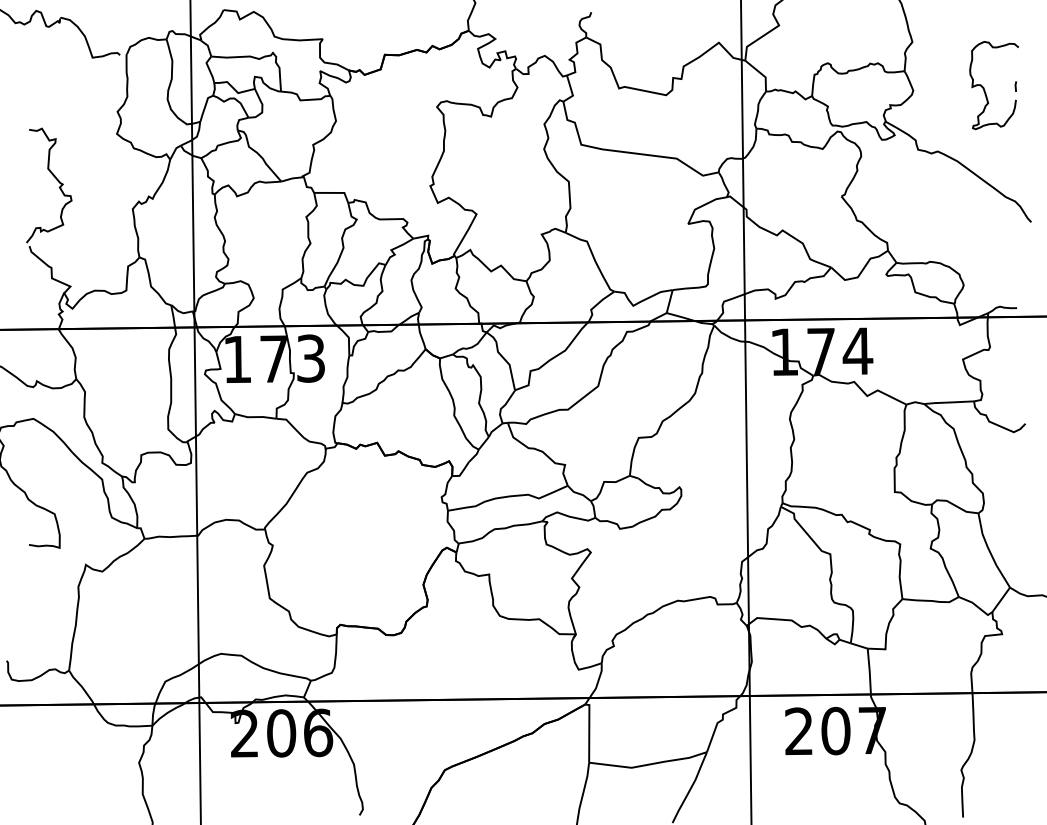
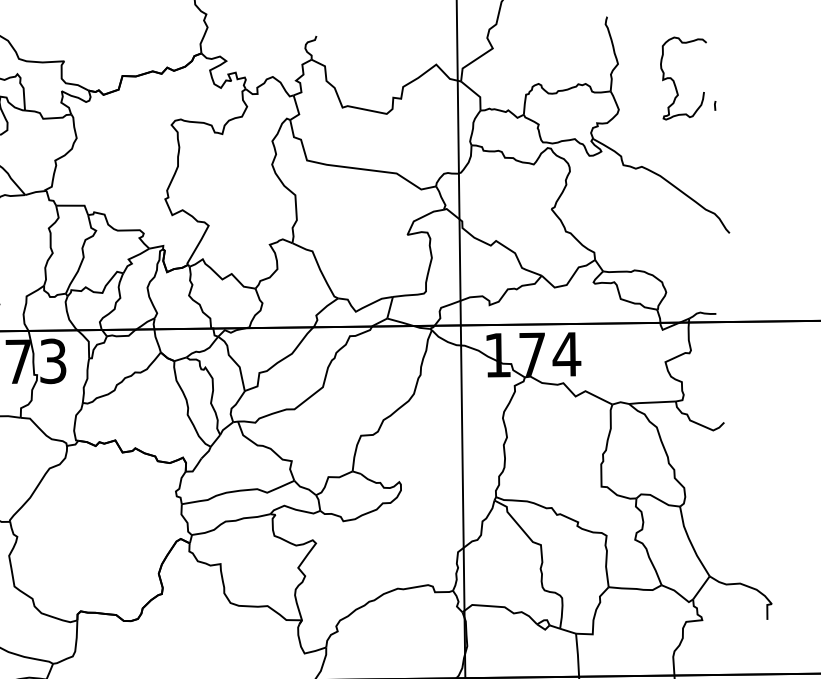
curve: (984, 87) -> (674, 80), moved

